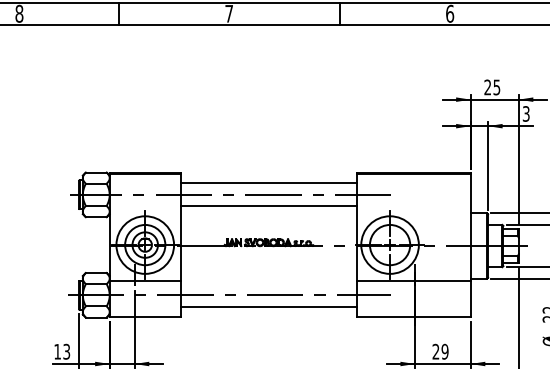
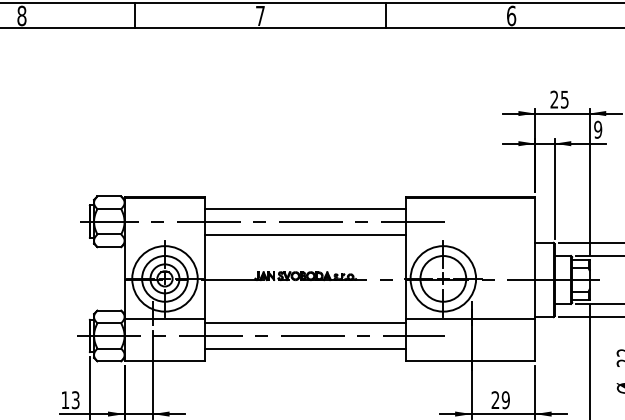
text: (525, 113) -> (597, 129), 3 -> 9
line: (268, 283) -> (305, 322), added

